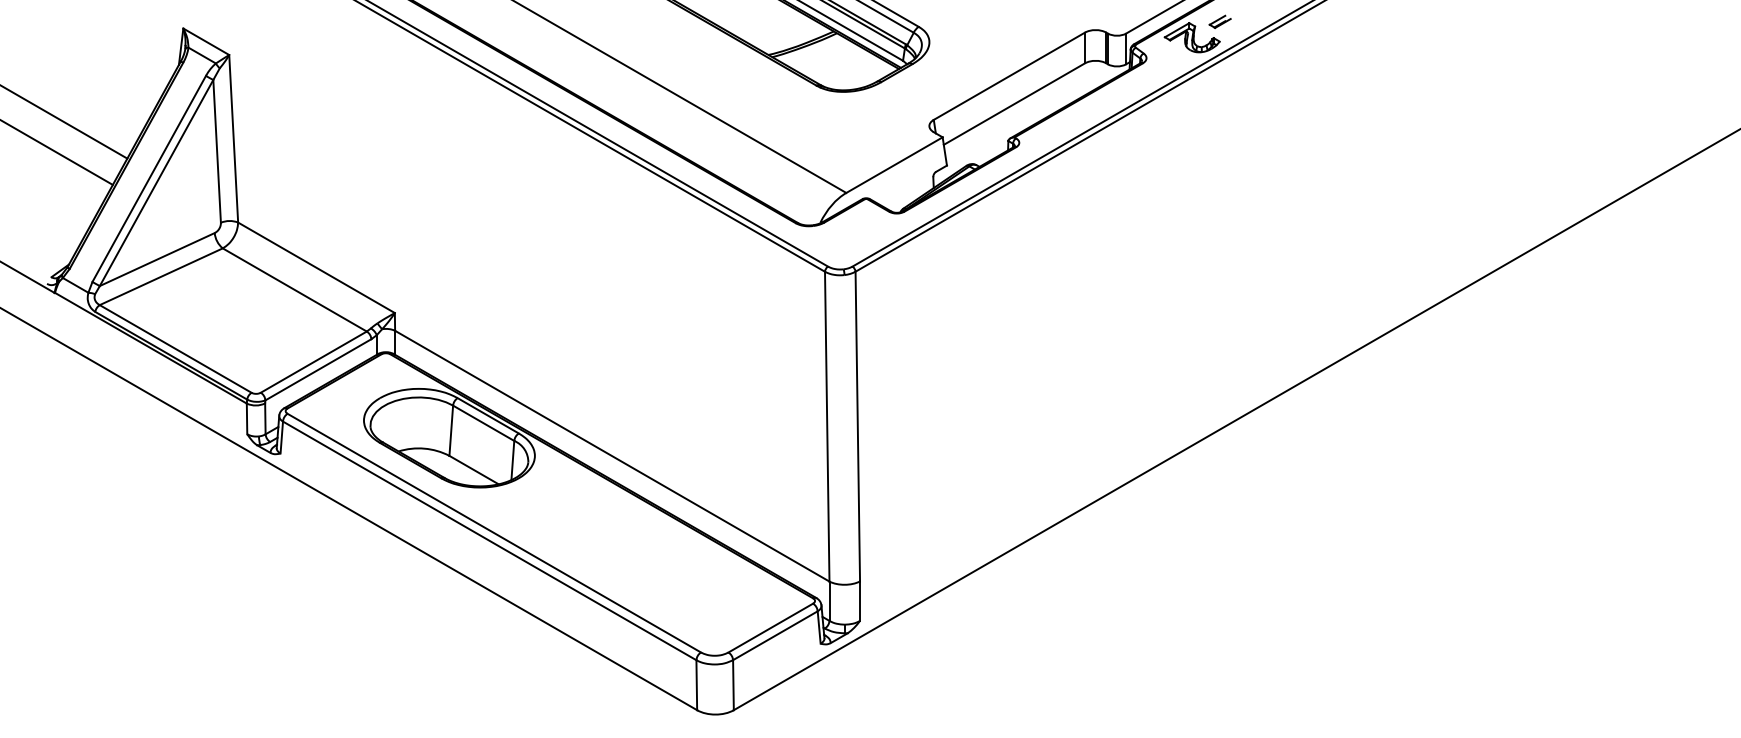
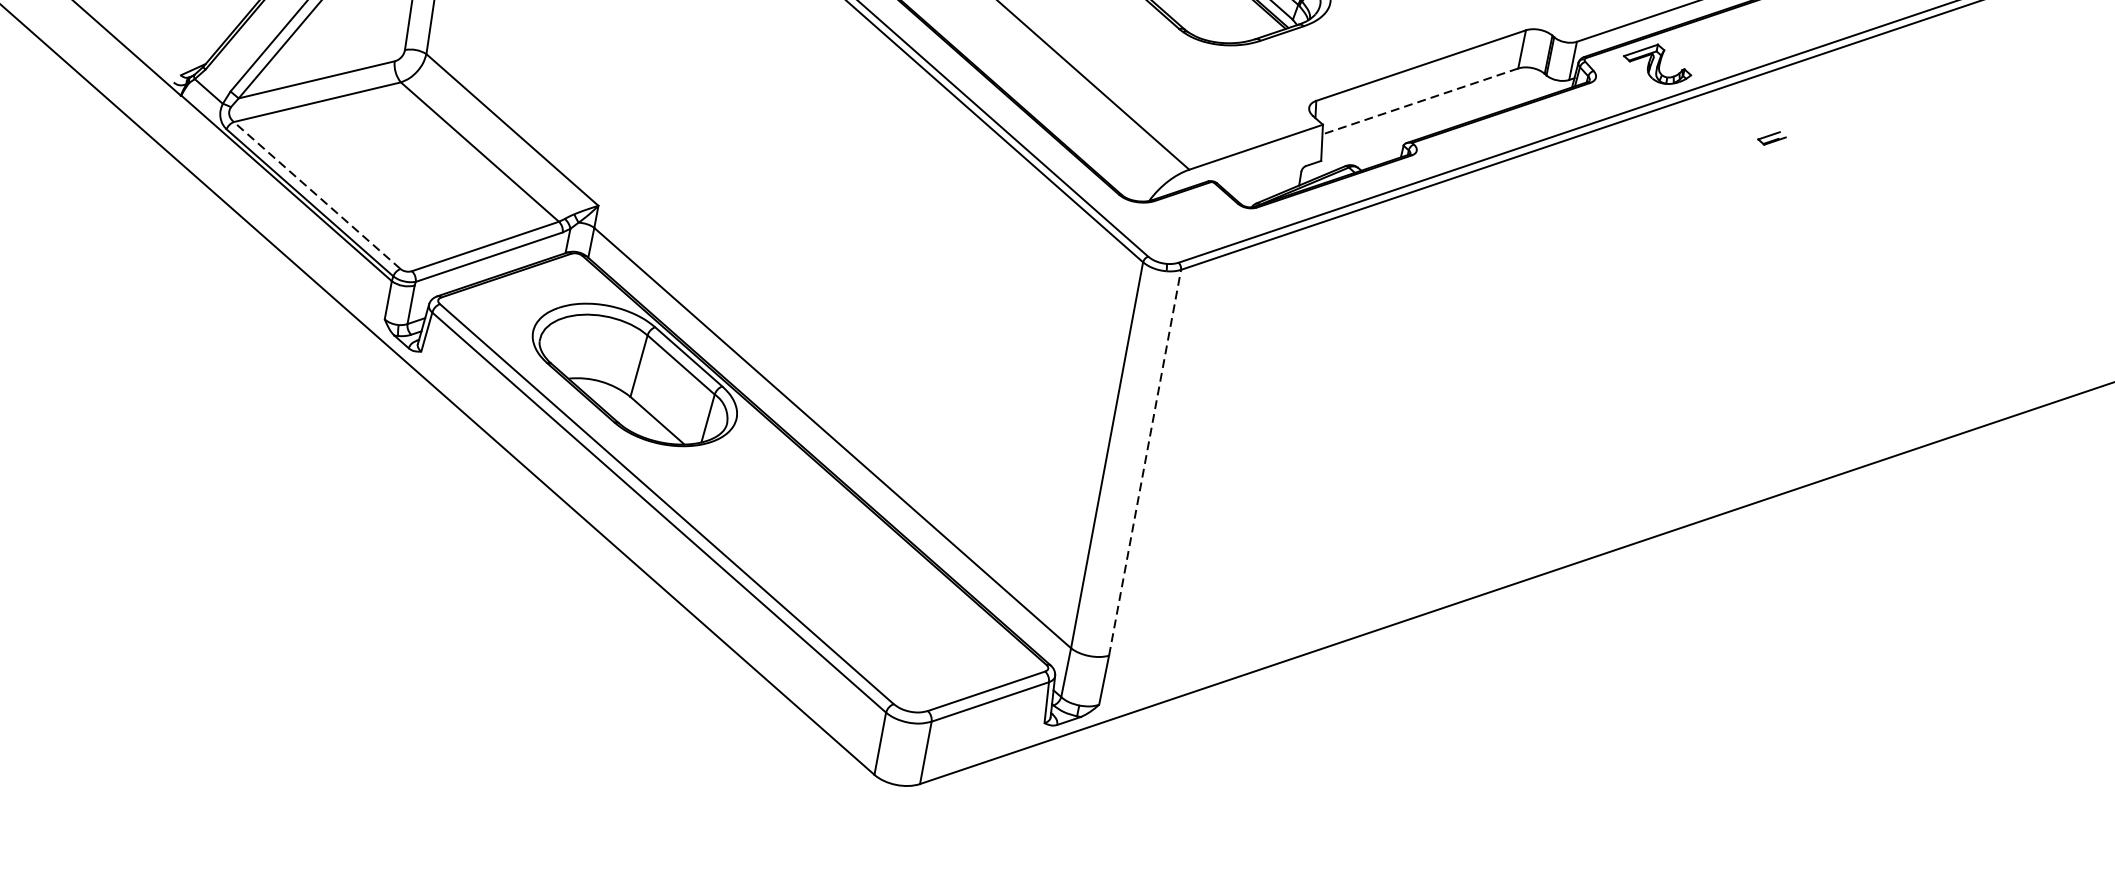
part: (1219, 21) -> (1771, 137), moved
line: (1014, 104) -> (1420, 101), solid -> dashed
line: (175, 348) -> (317, 194), solid -> dashed
line: (857, 426) -> (1144, 462), solid -> dashed

